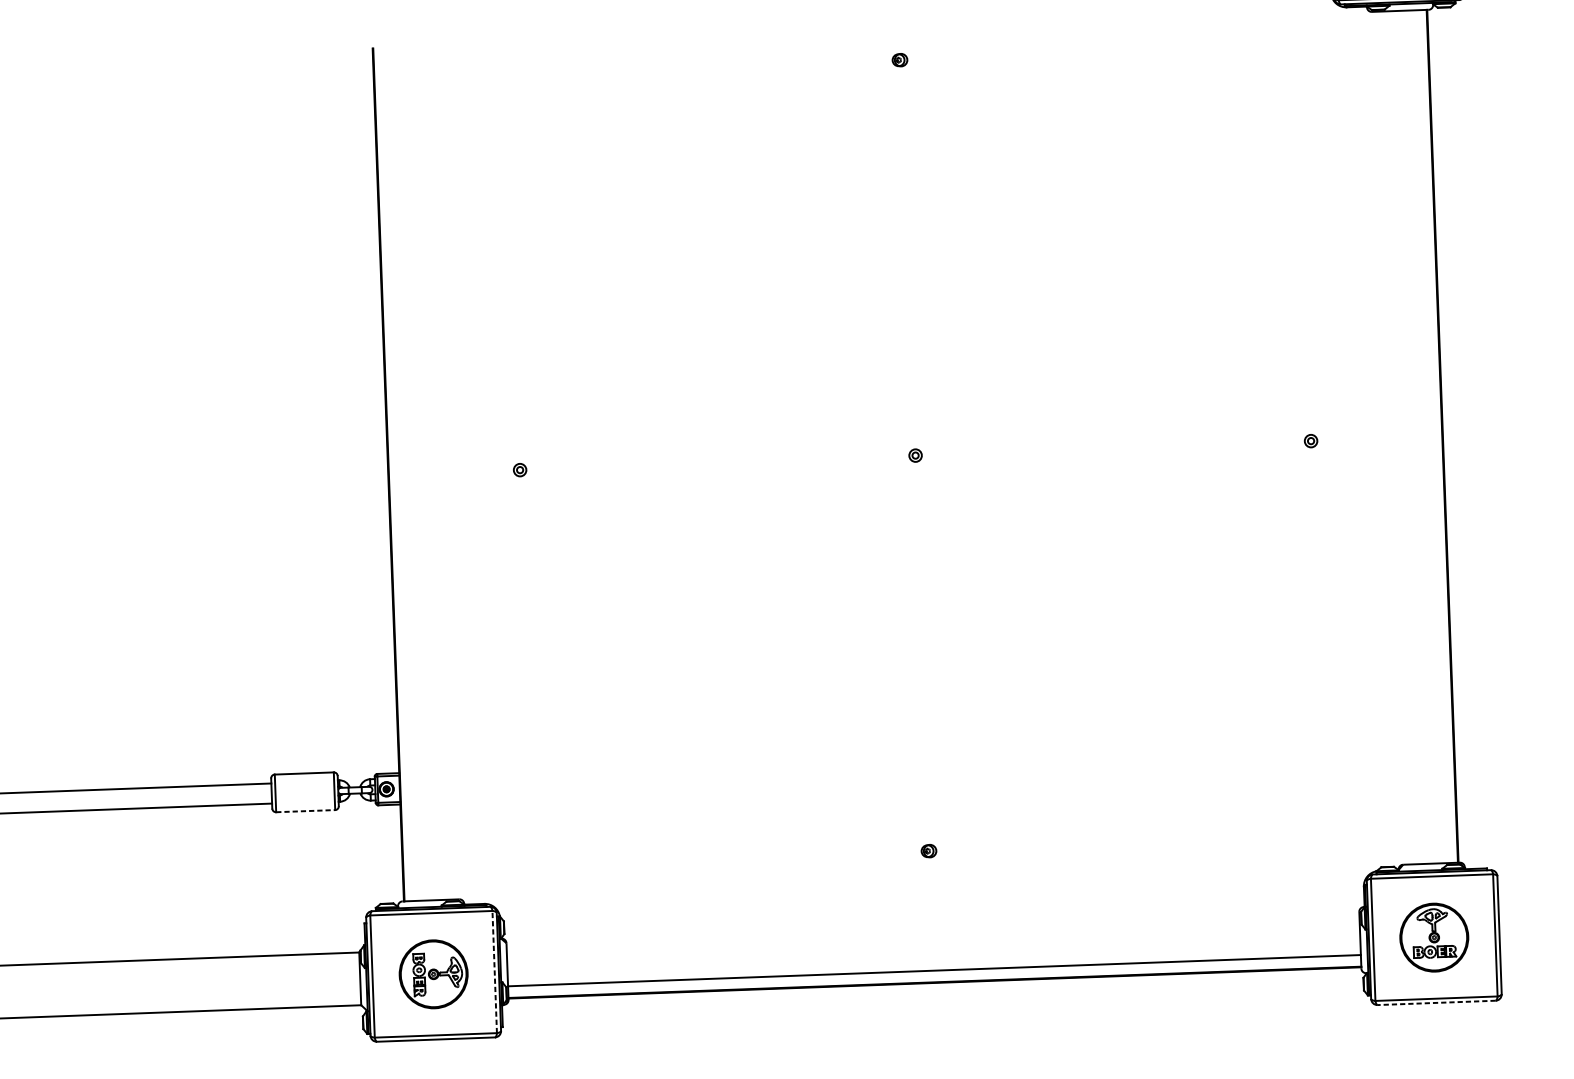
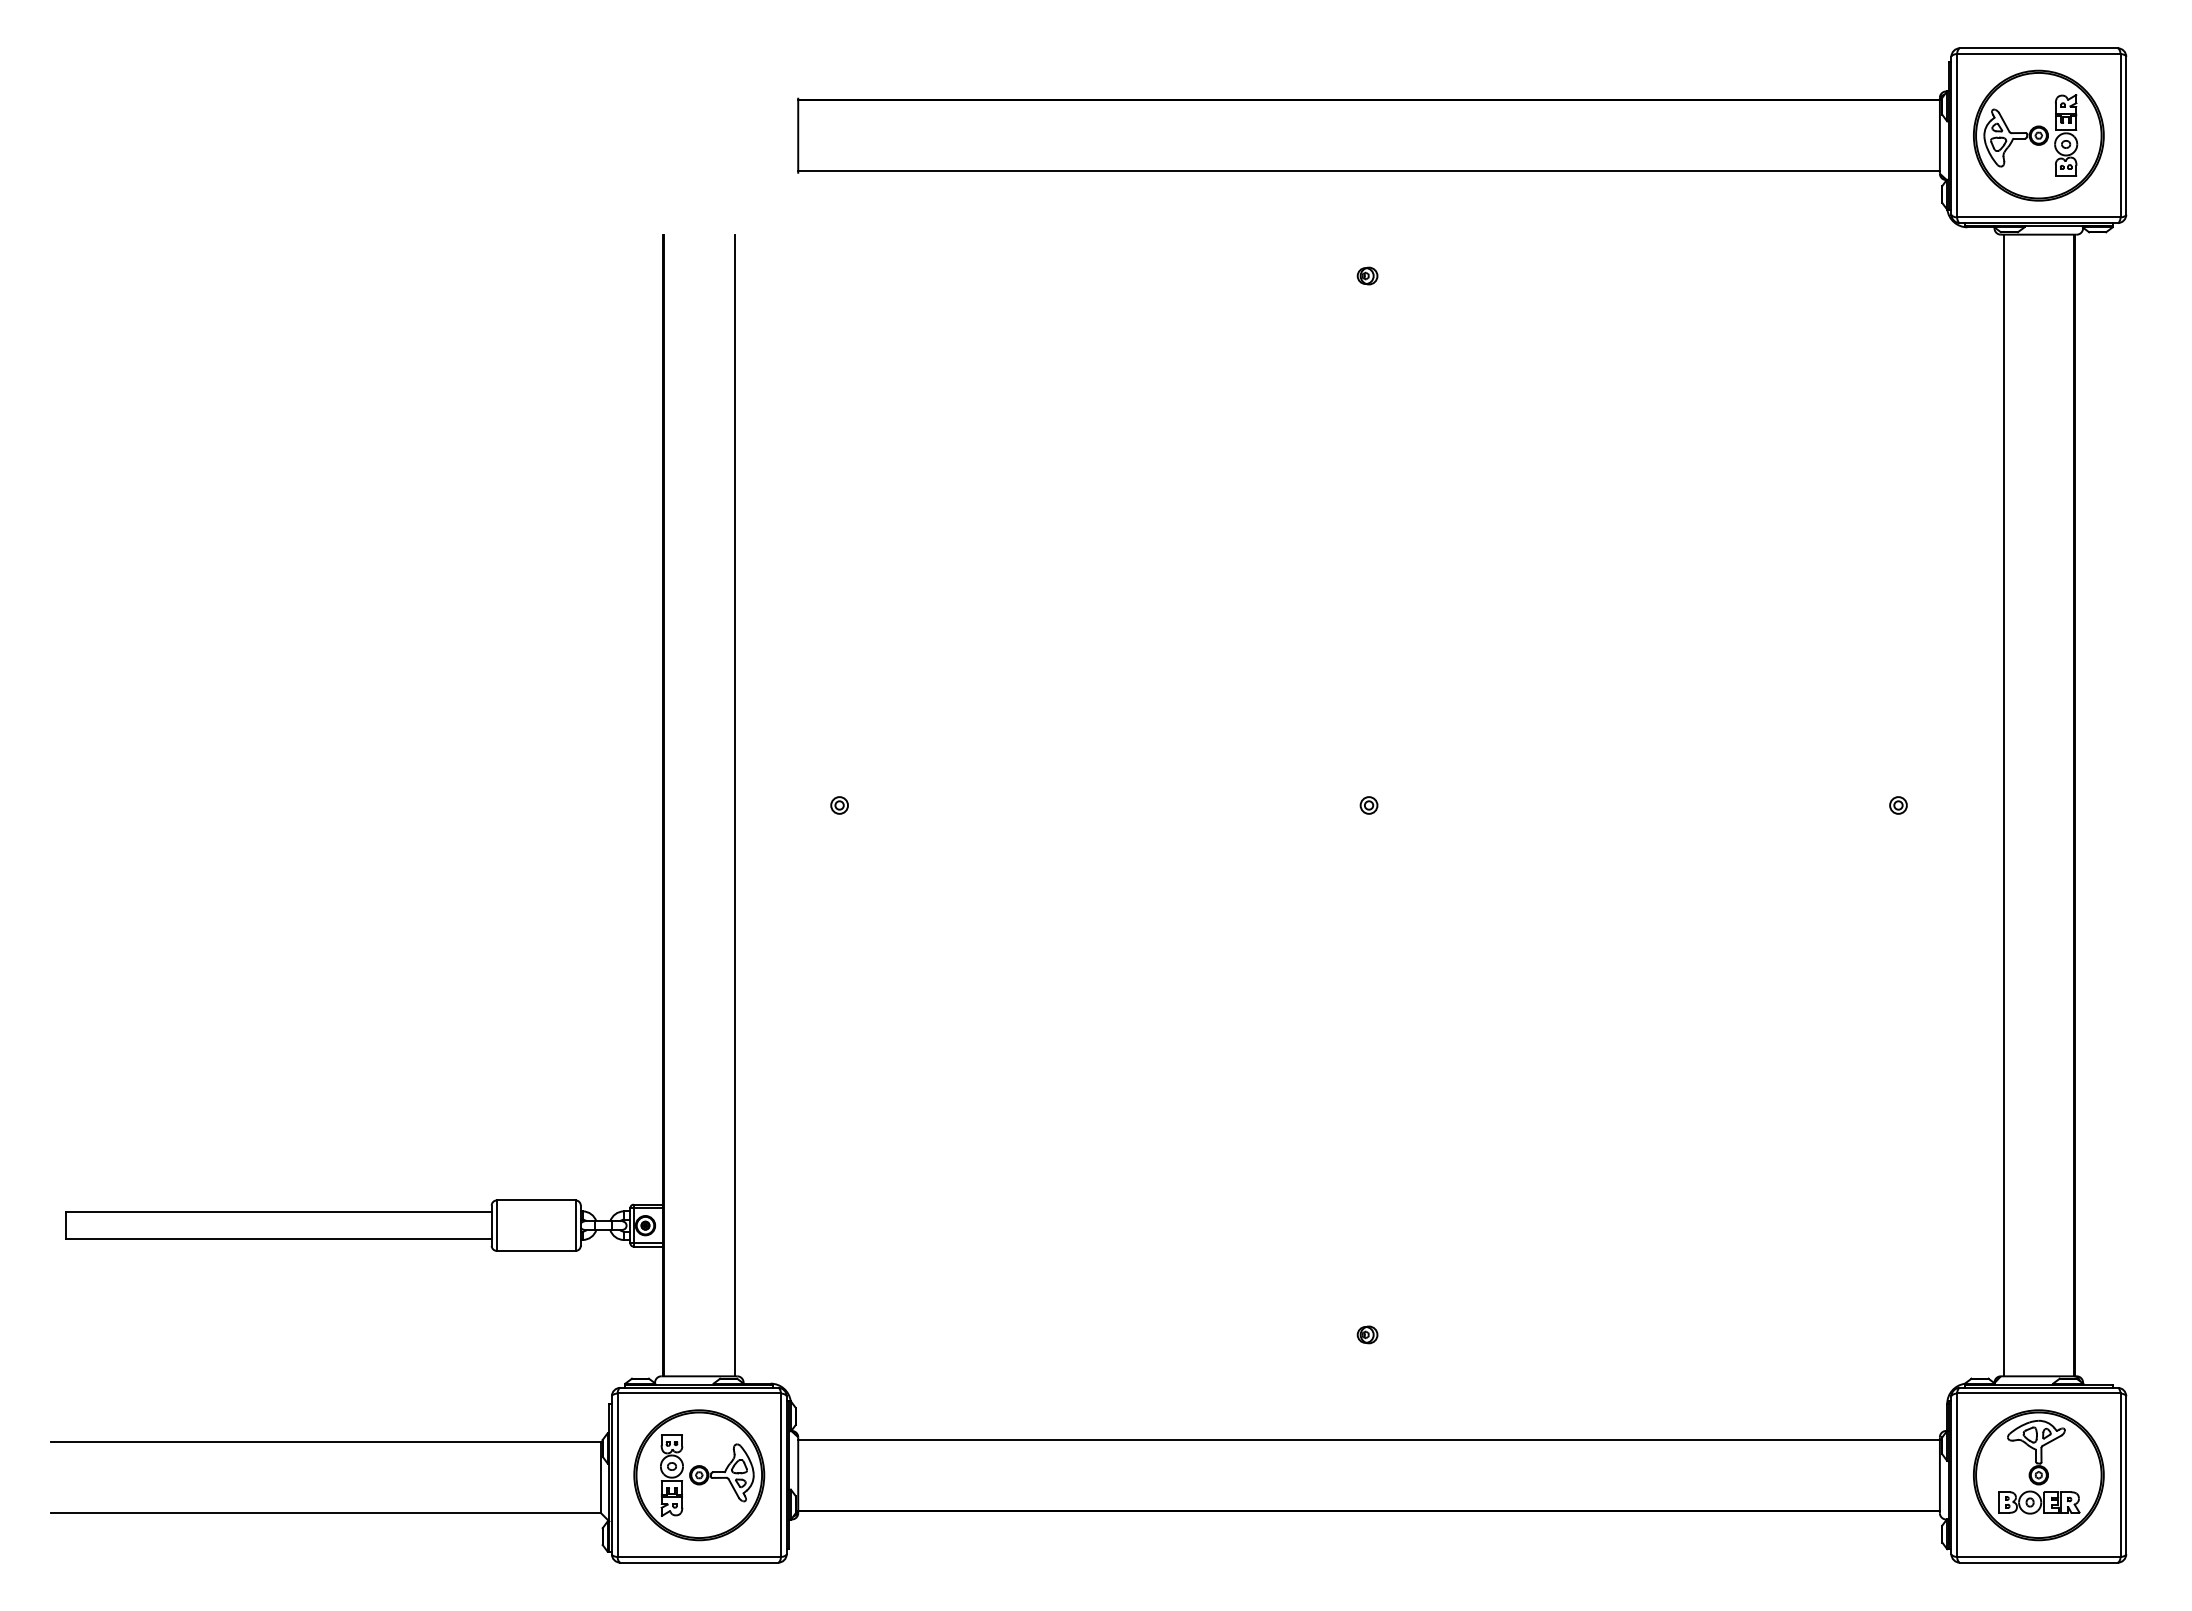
line: (1389, 438) -> (2003, 805), added
line: (441, 473) -> (734, 805), added
line: (305, 810) -> (536, 1250), dashed -> solid
part: (1434, 937) -> (2038, 1475), size x1.43
line: (934, 970) -> (1368, 1439), moved
line: (495, 972) -> (781, 1475), dashed -> solid
part: (433, 974) -> (699, 1475), size x1.43
line: (1436, 1002) -> (2038, 1562), dashed -> solid

